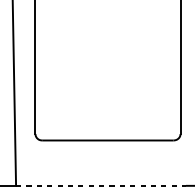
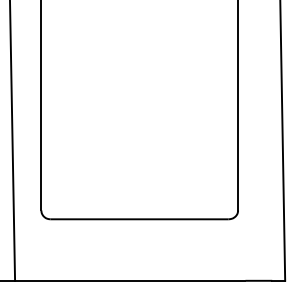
line: (101, 185) -> (130, 280), dashed -> solid

